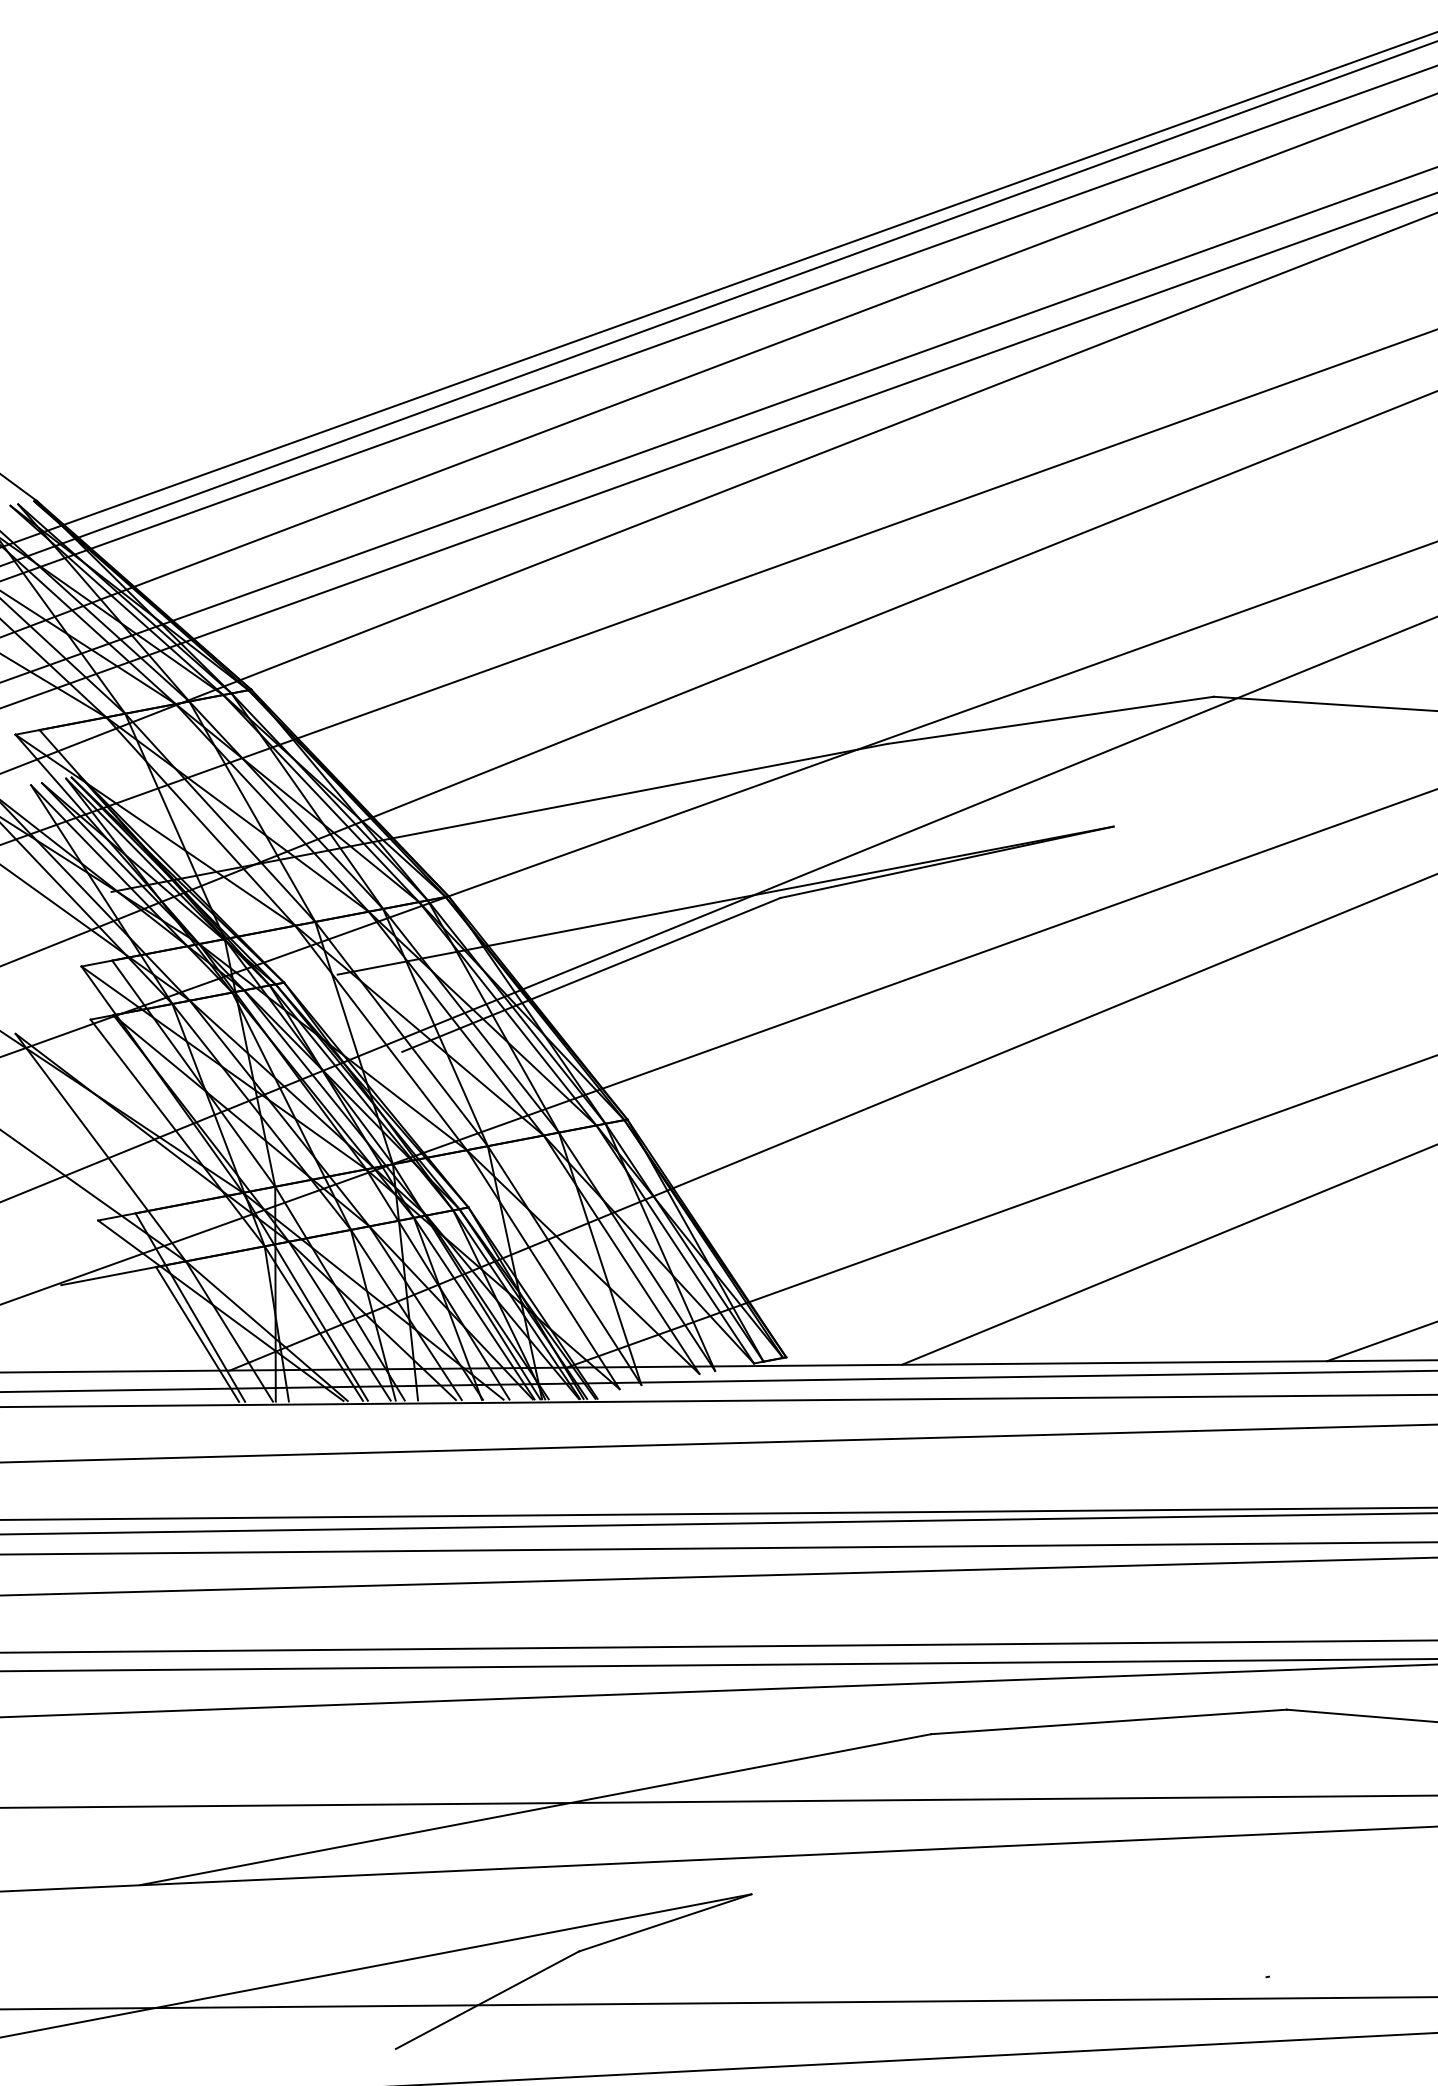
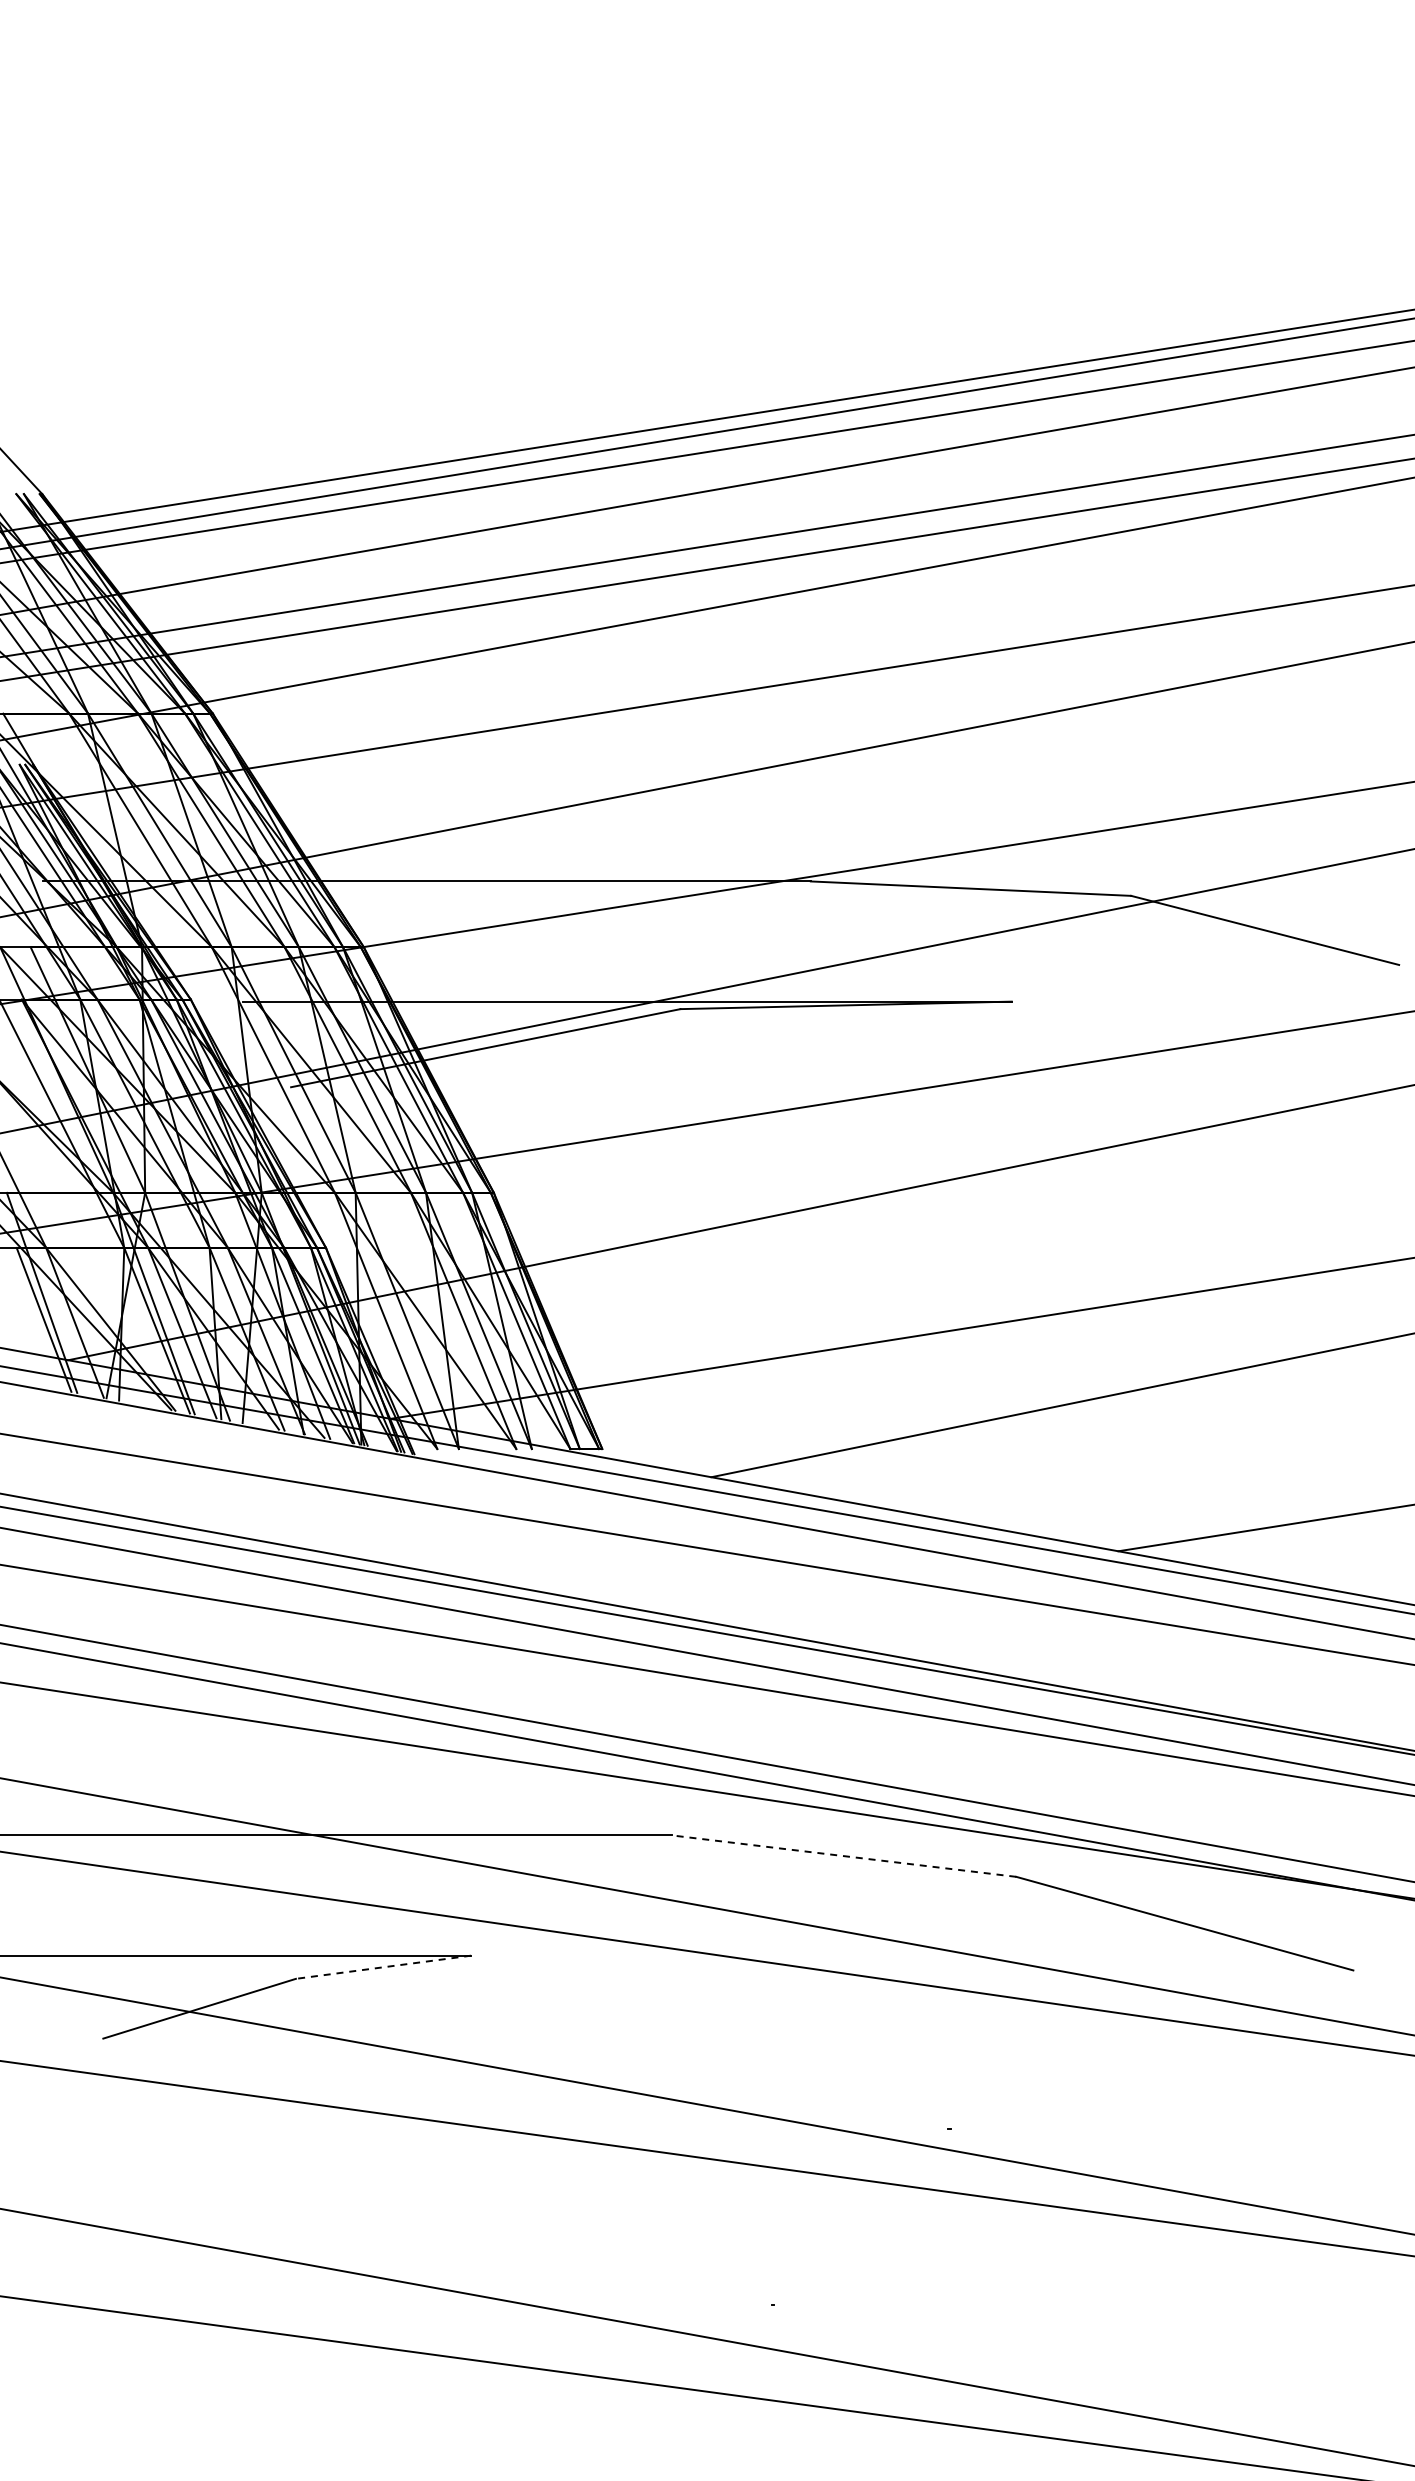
line: (1108, 1722) -> (843, 1856), solid -> dashed
line: (665, 1923) -> (383, 1967), solid -> dashed

